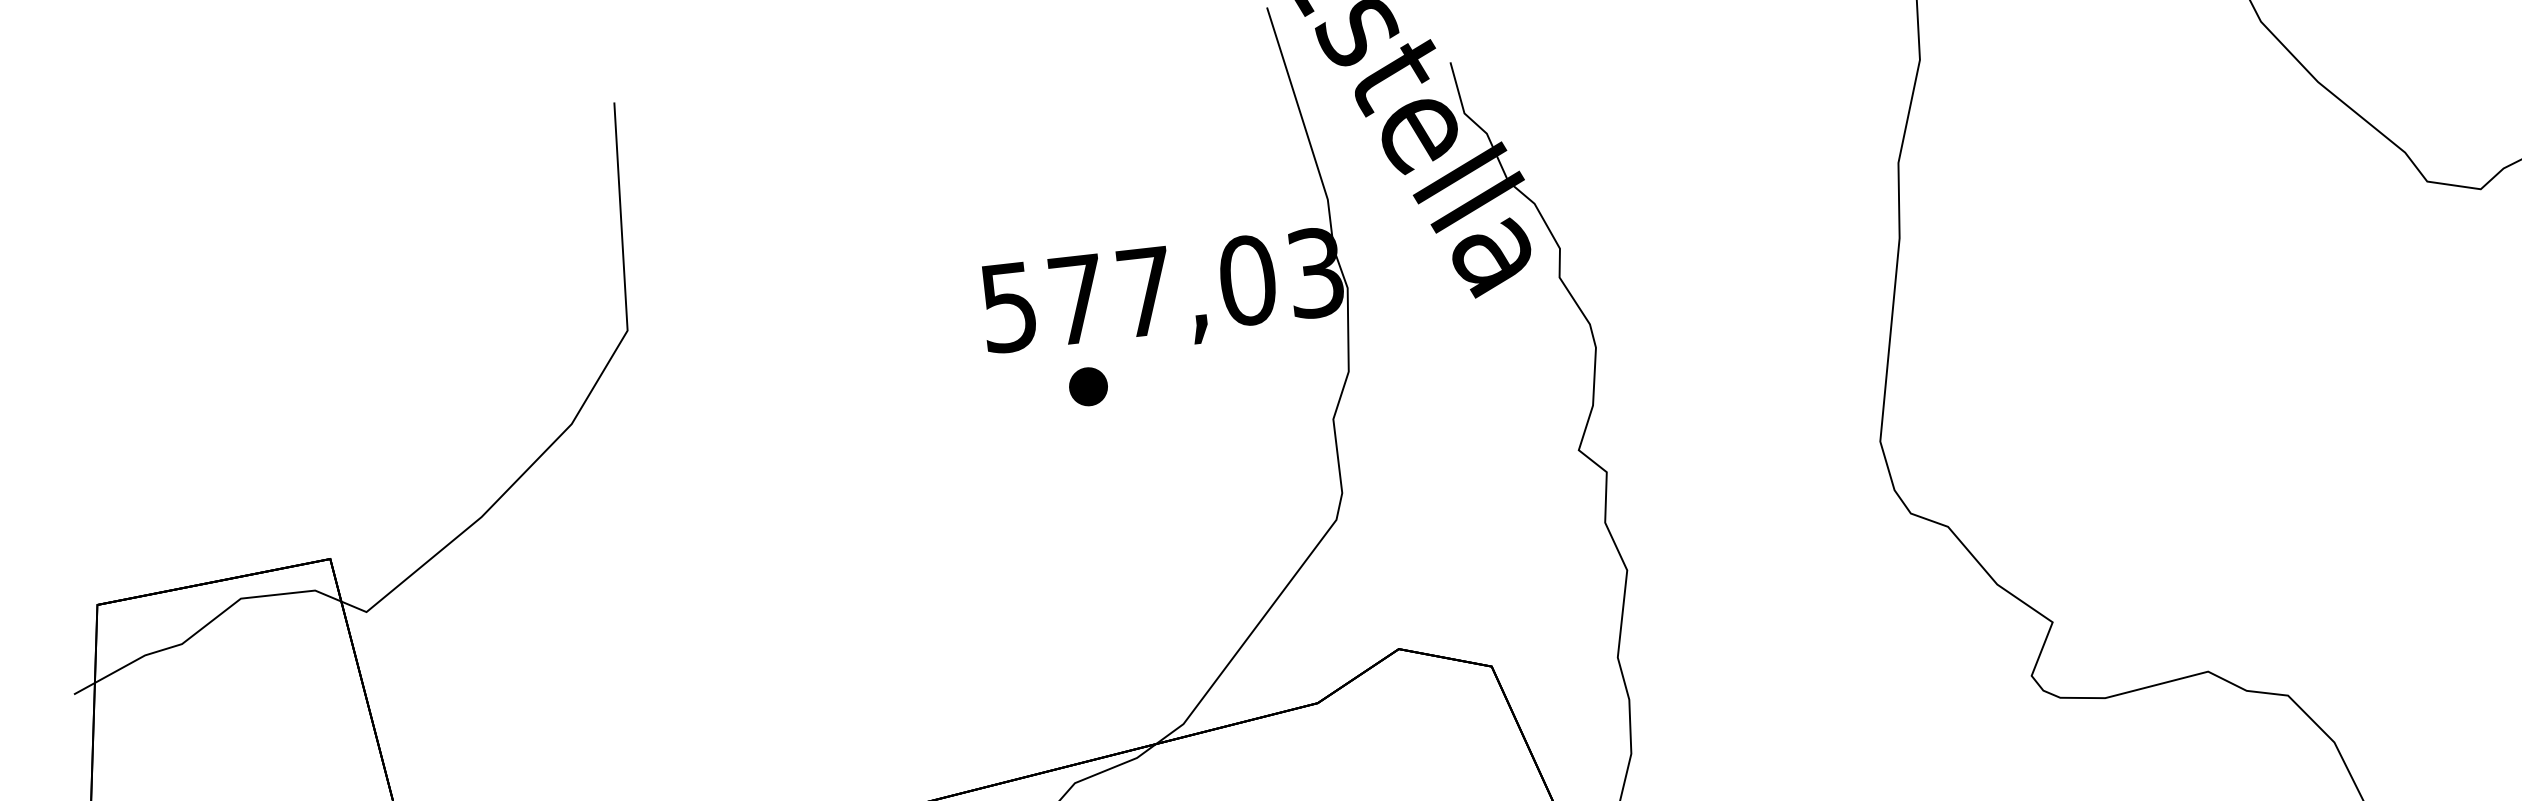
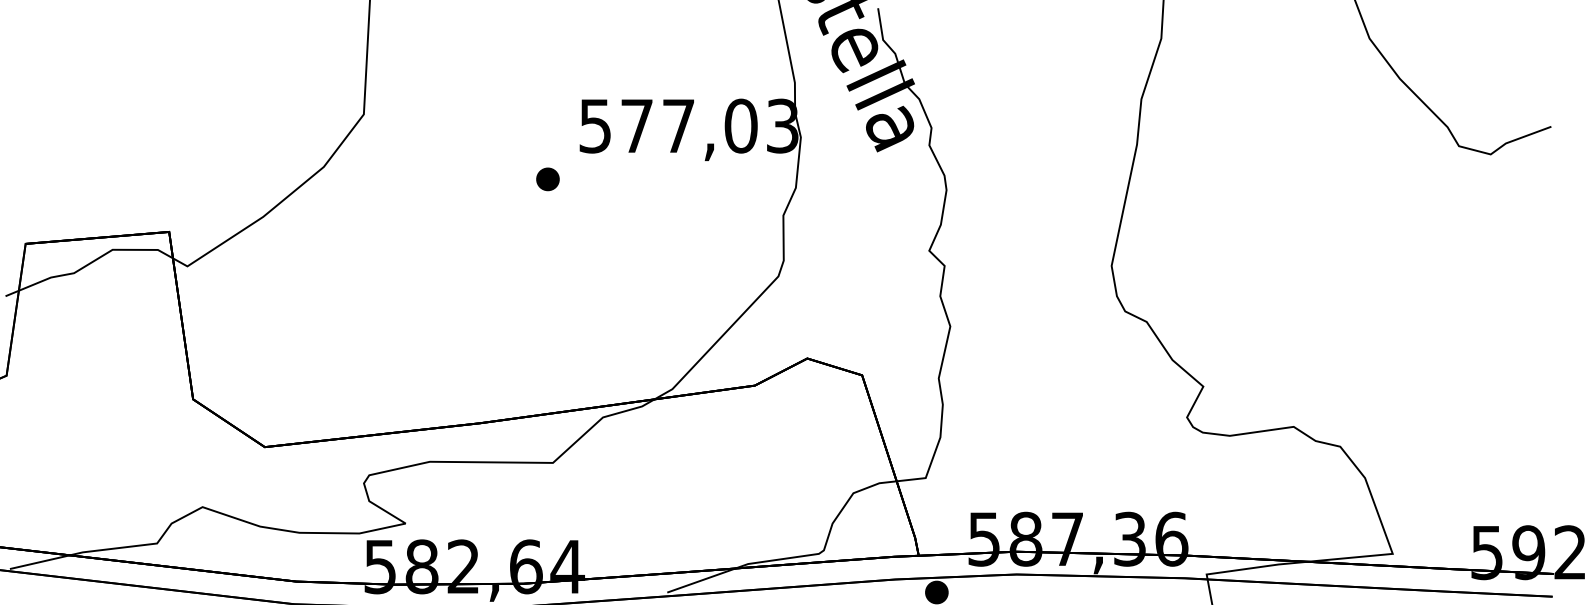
part: (1087, 387) -> (547, 179), moved

